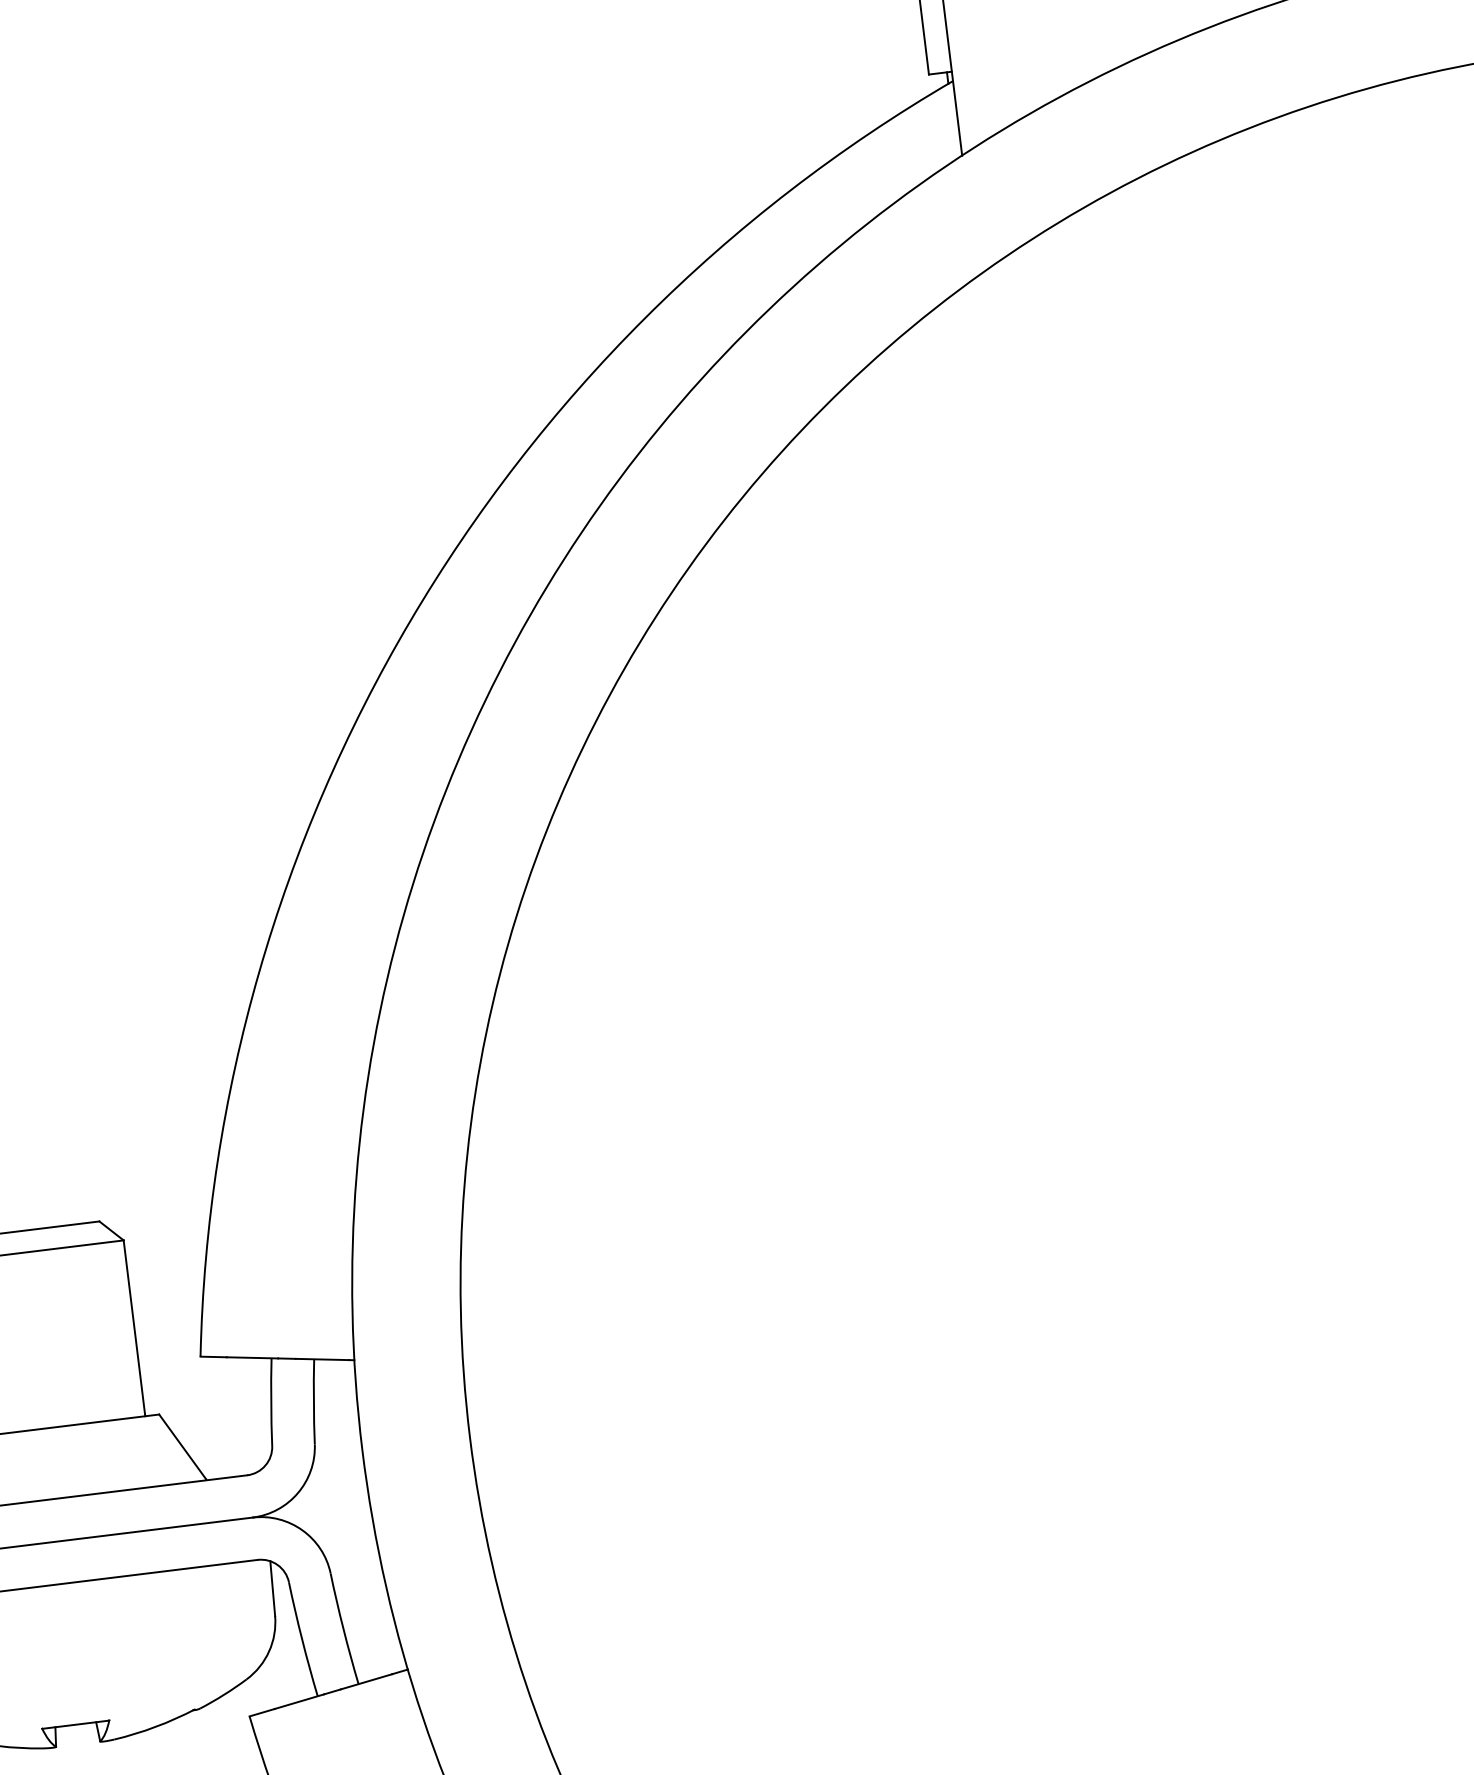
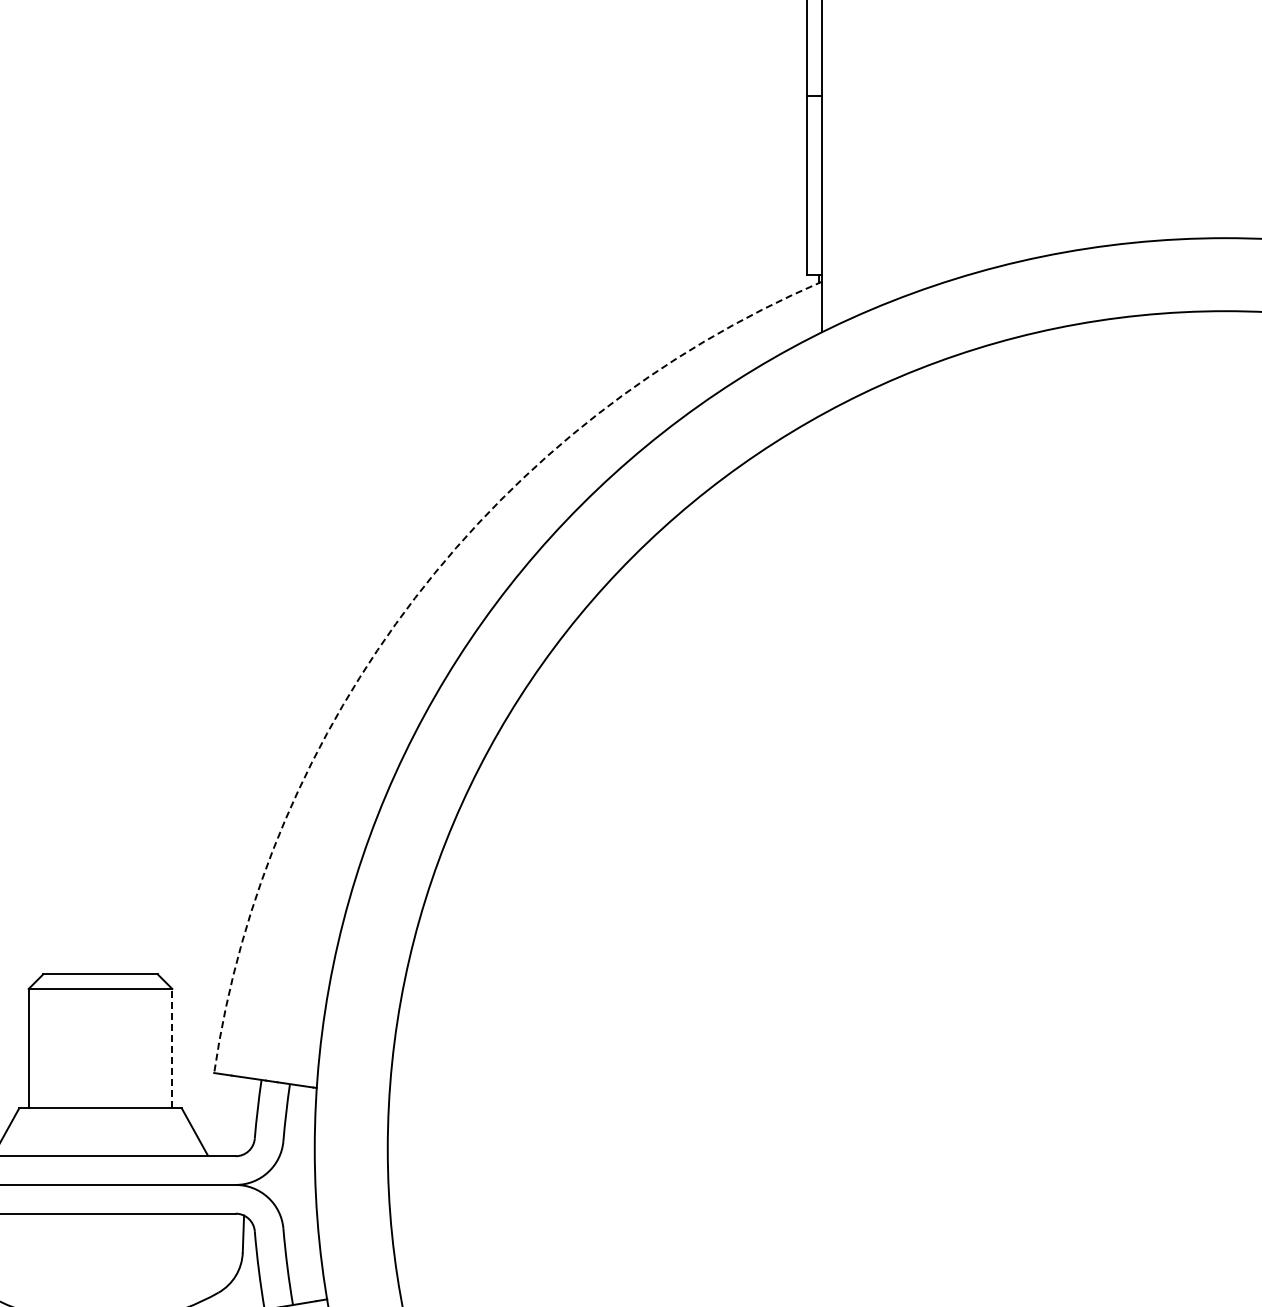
arc: (411, 621) -> (415, 598), solid -> dashed
line: (134, 1328) -> (172, 1048), solid -> dashed

